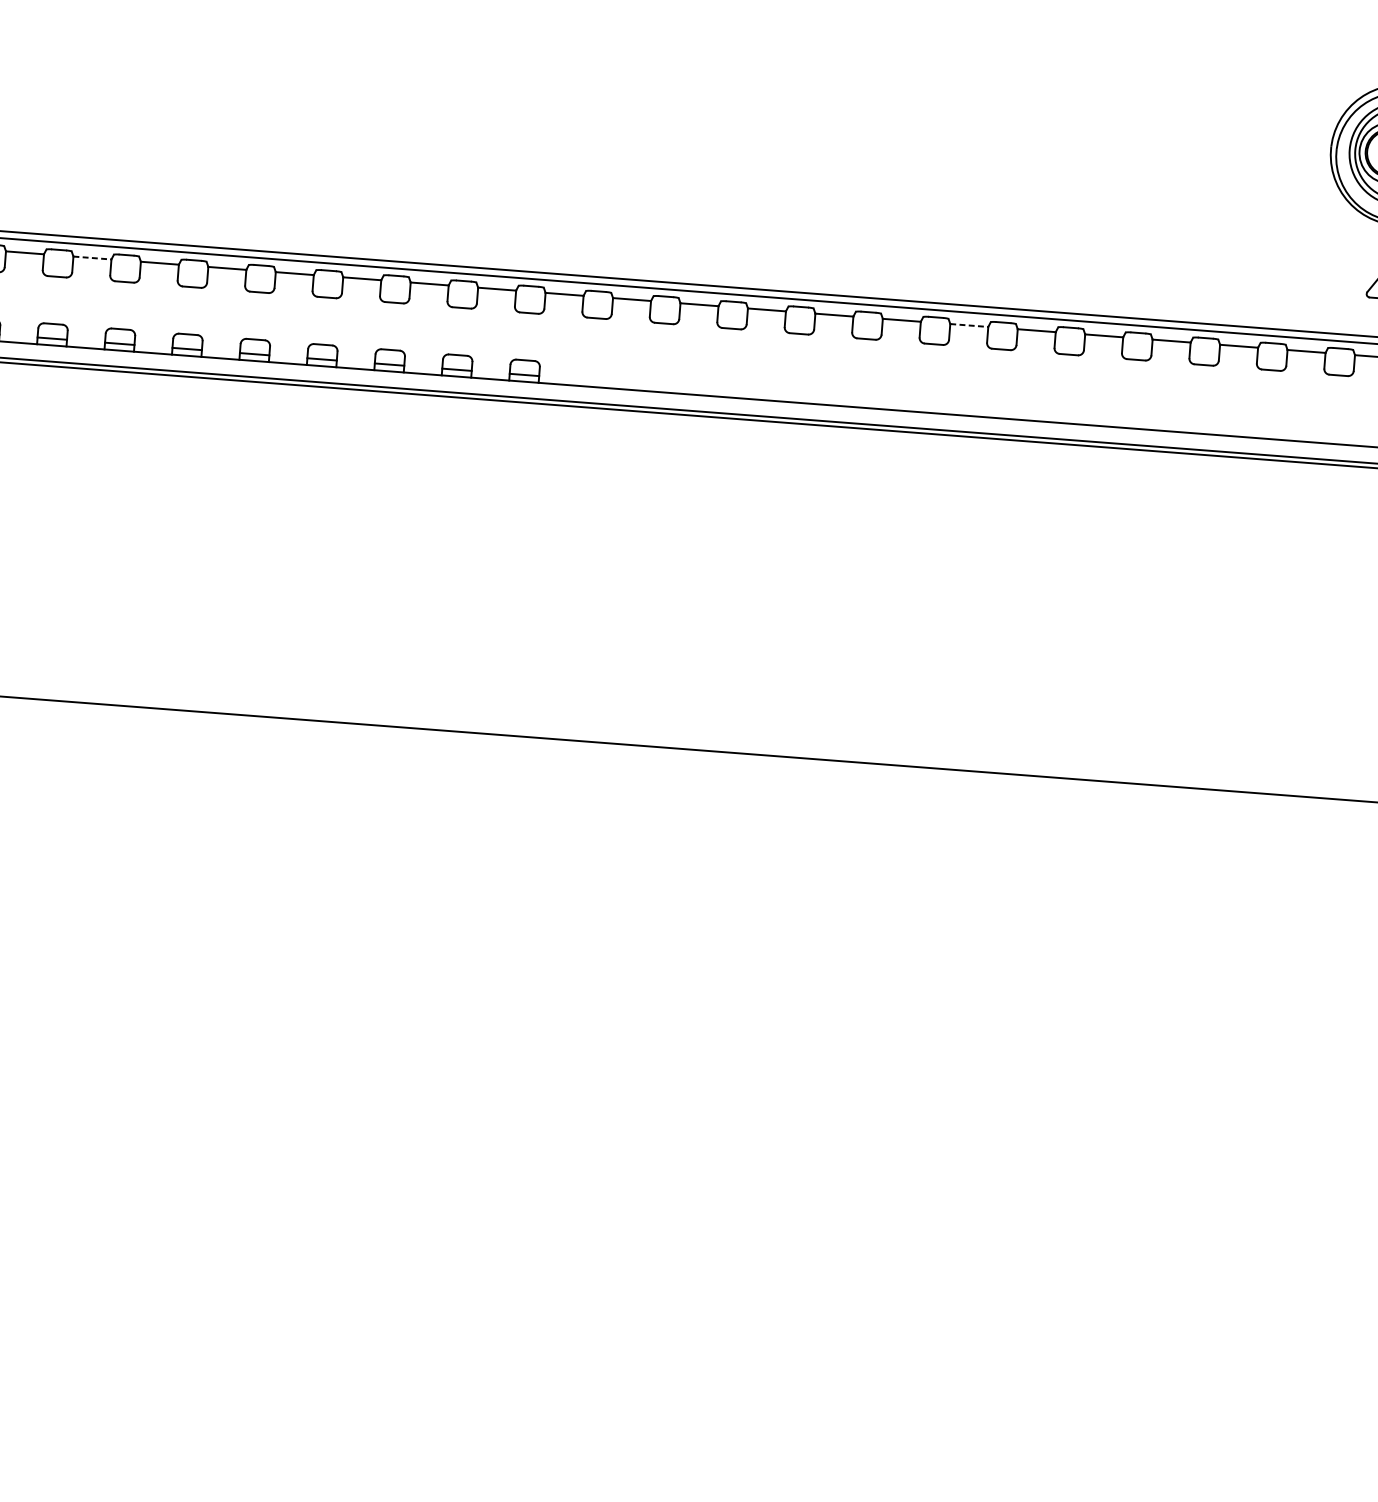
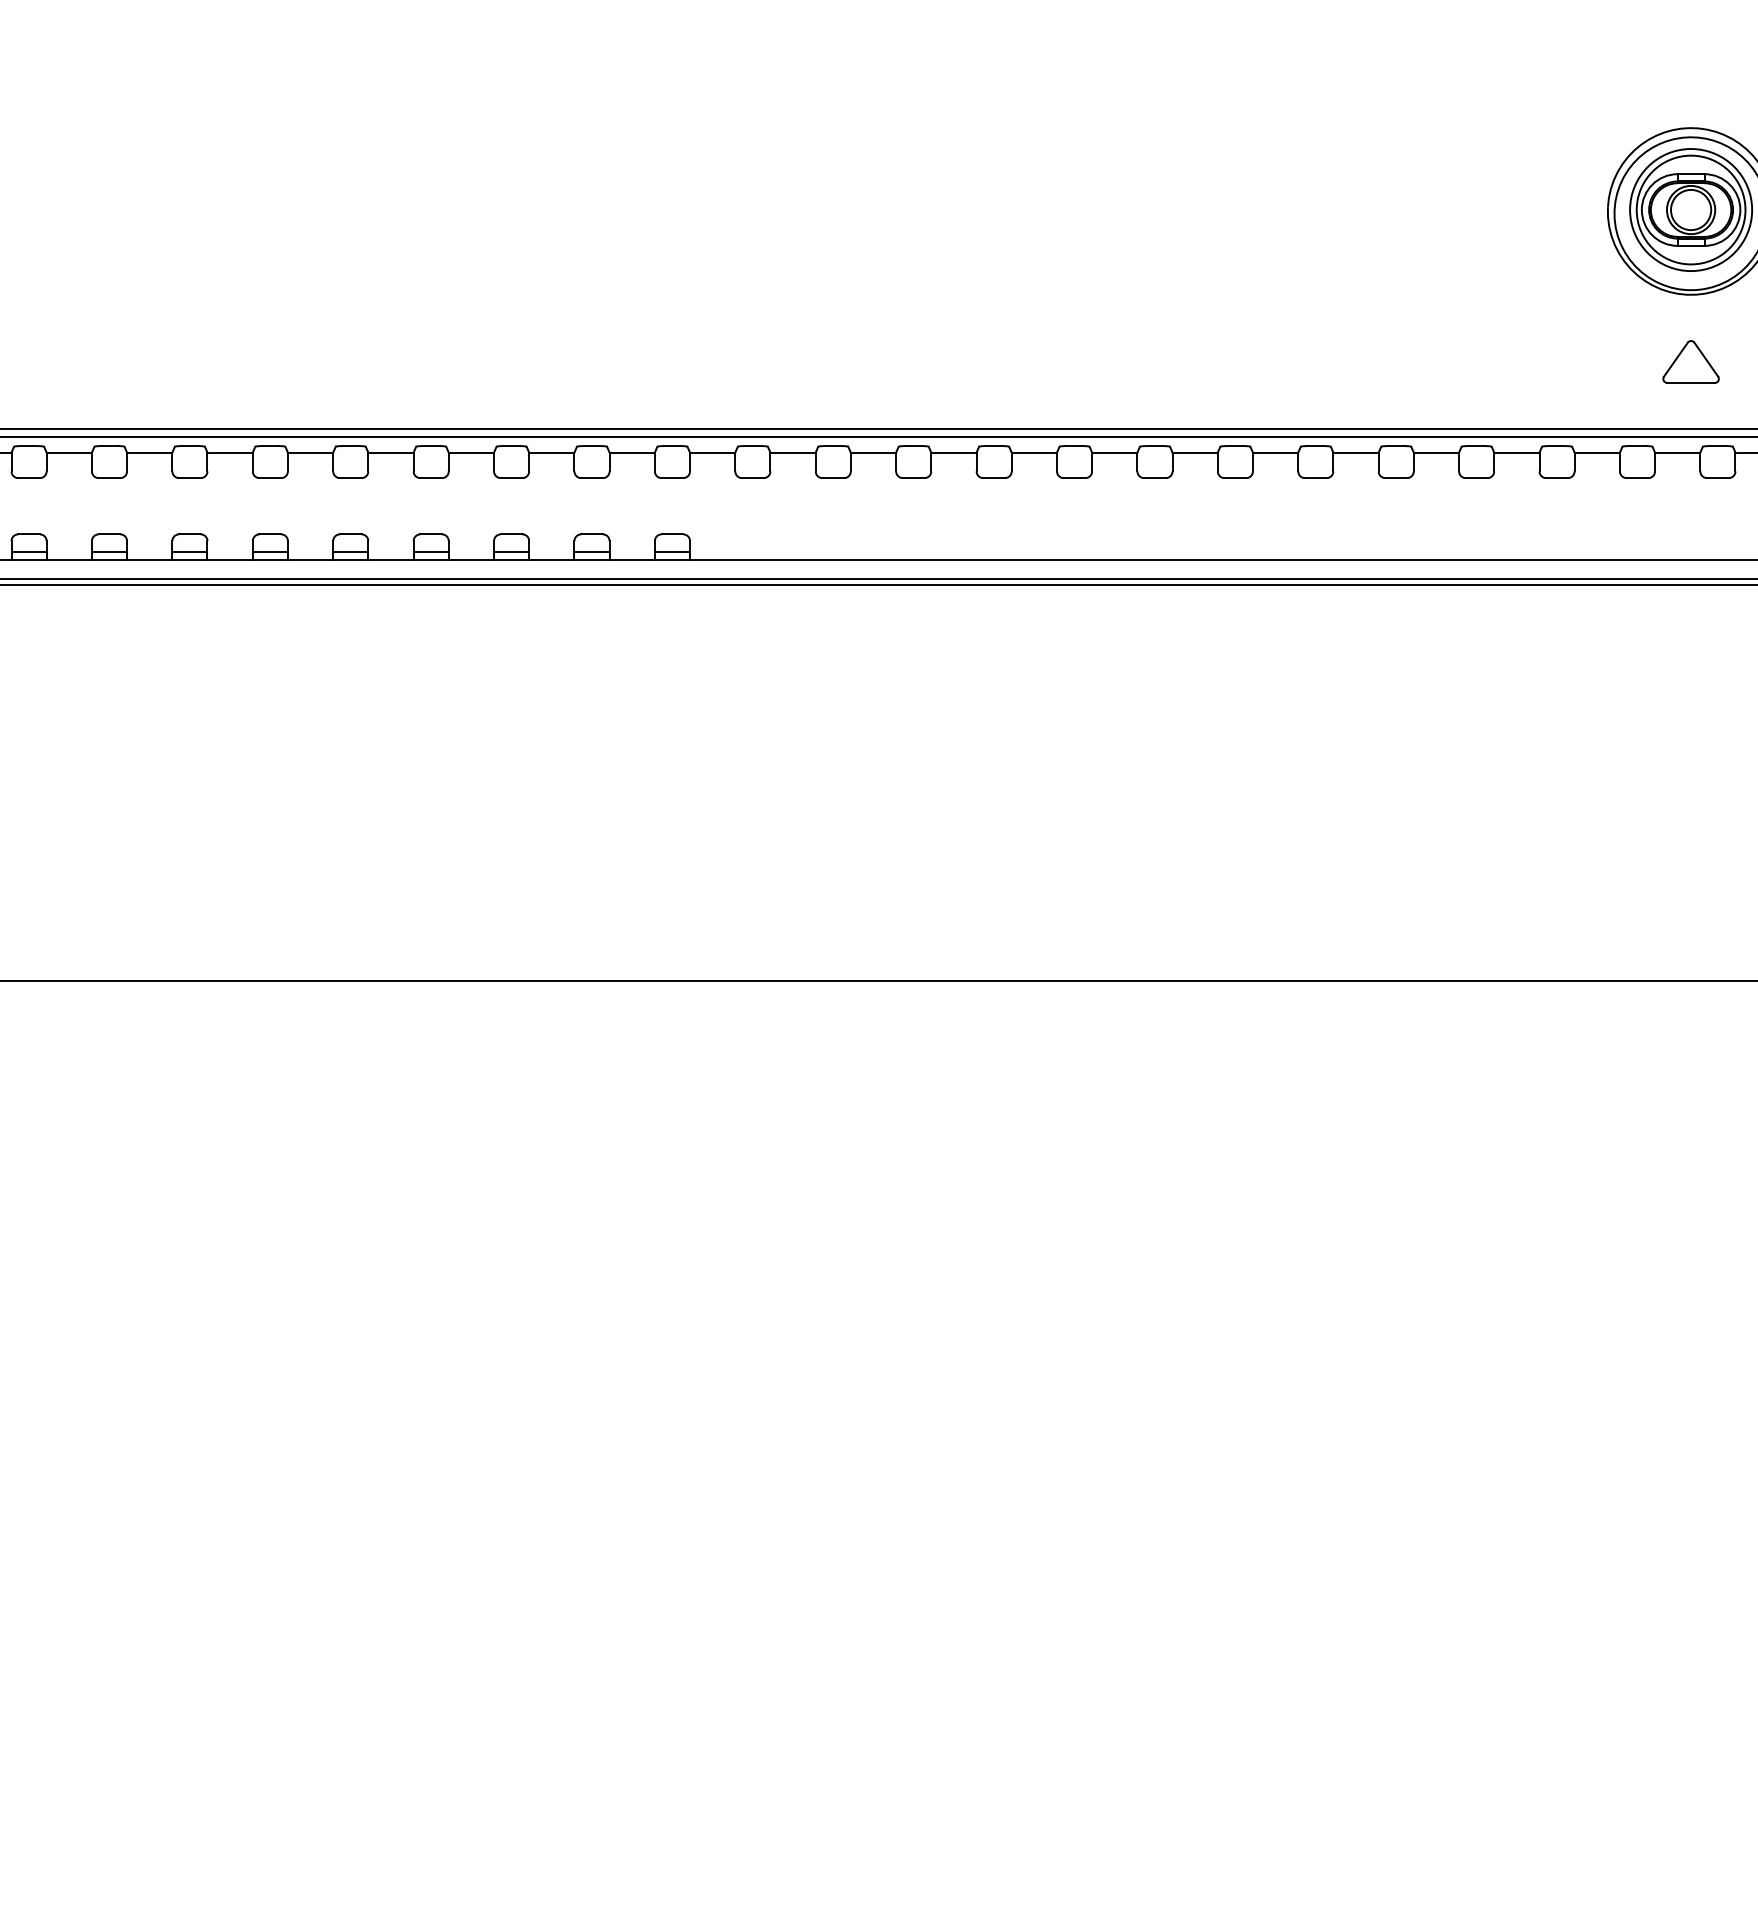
line: (92, 257) -> (149, 452), dashed -> solid
line: (969, 325) -> (1195, 452), dashed -> solid

